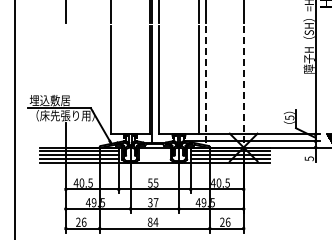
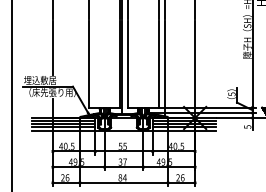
line: (65, 59) -> (52, 47), added
line: (205, 85) -> (164, 68), dashed -> solid
line: (243, 86) -> (194, 69), dashed -> solid

